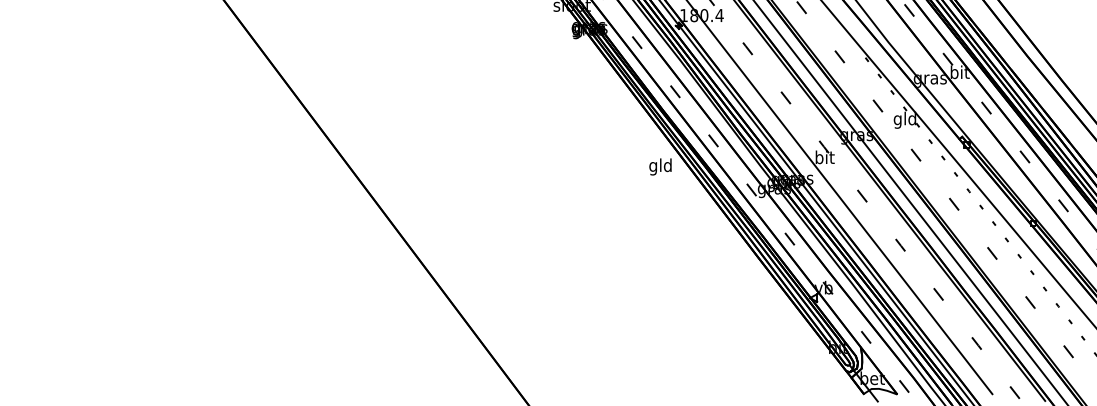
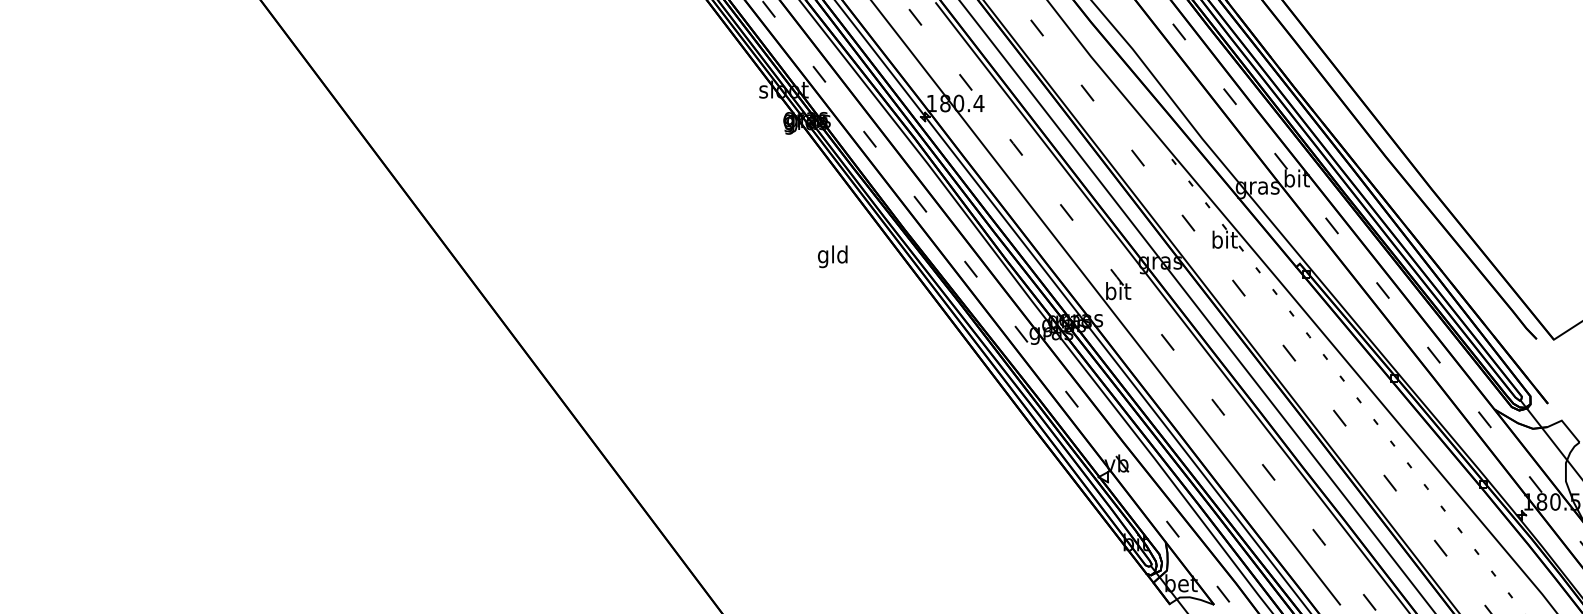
text: (904, 119) -> (1223, 241), gld -> bit
text: (660, 166) -> (832, 256), moved

